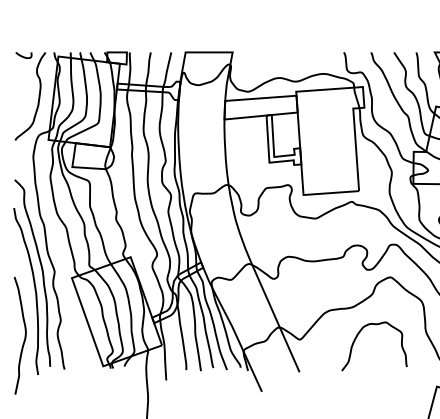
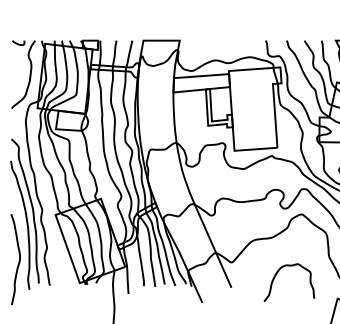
curve: (357, 337) -> (276, 275), moved

